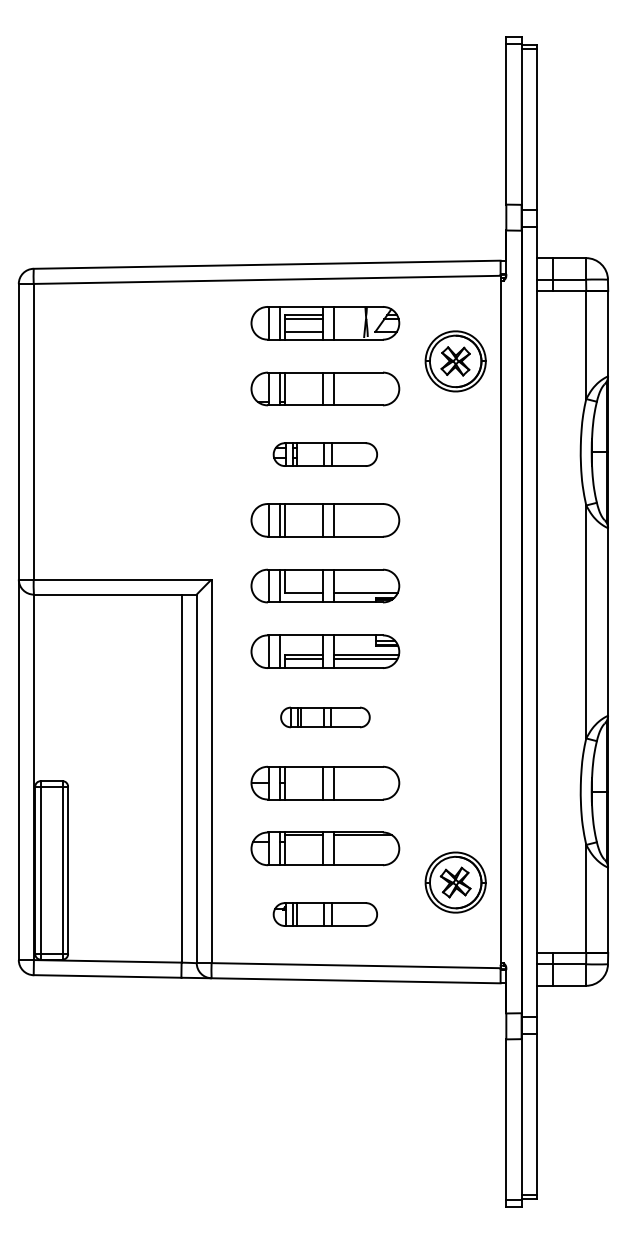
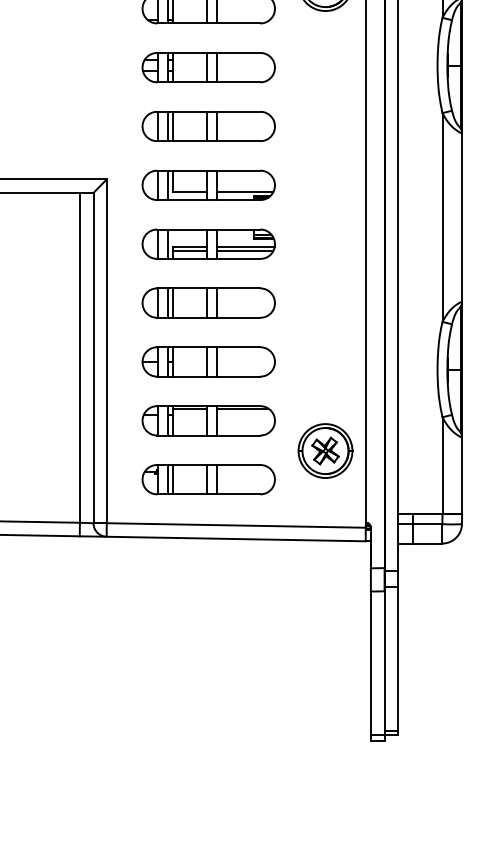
part: (325, 454) -> (208, 67), size x1.43
part: (325, 717) -> (208, 303), size x1.67
part: (325, 914) -> (208, 479), size x1.43

